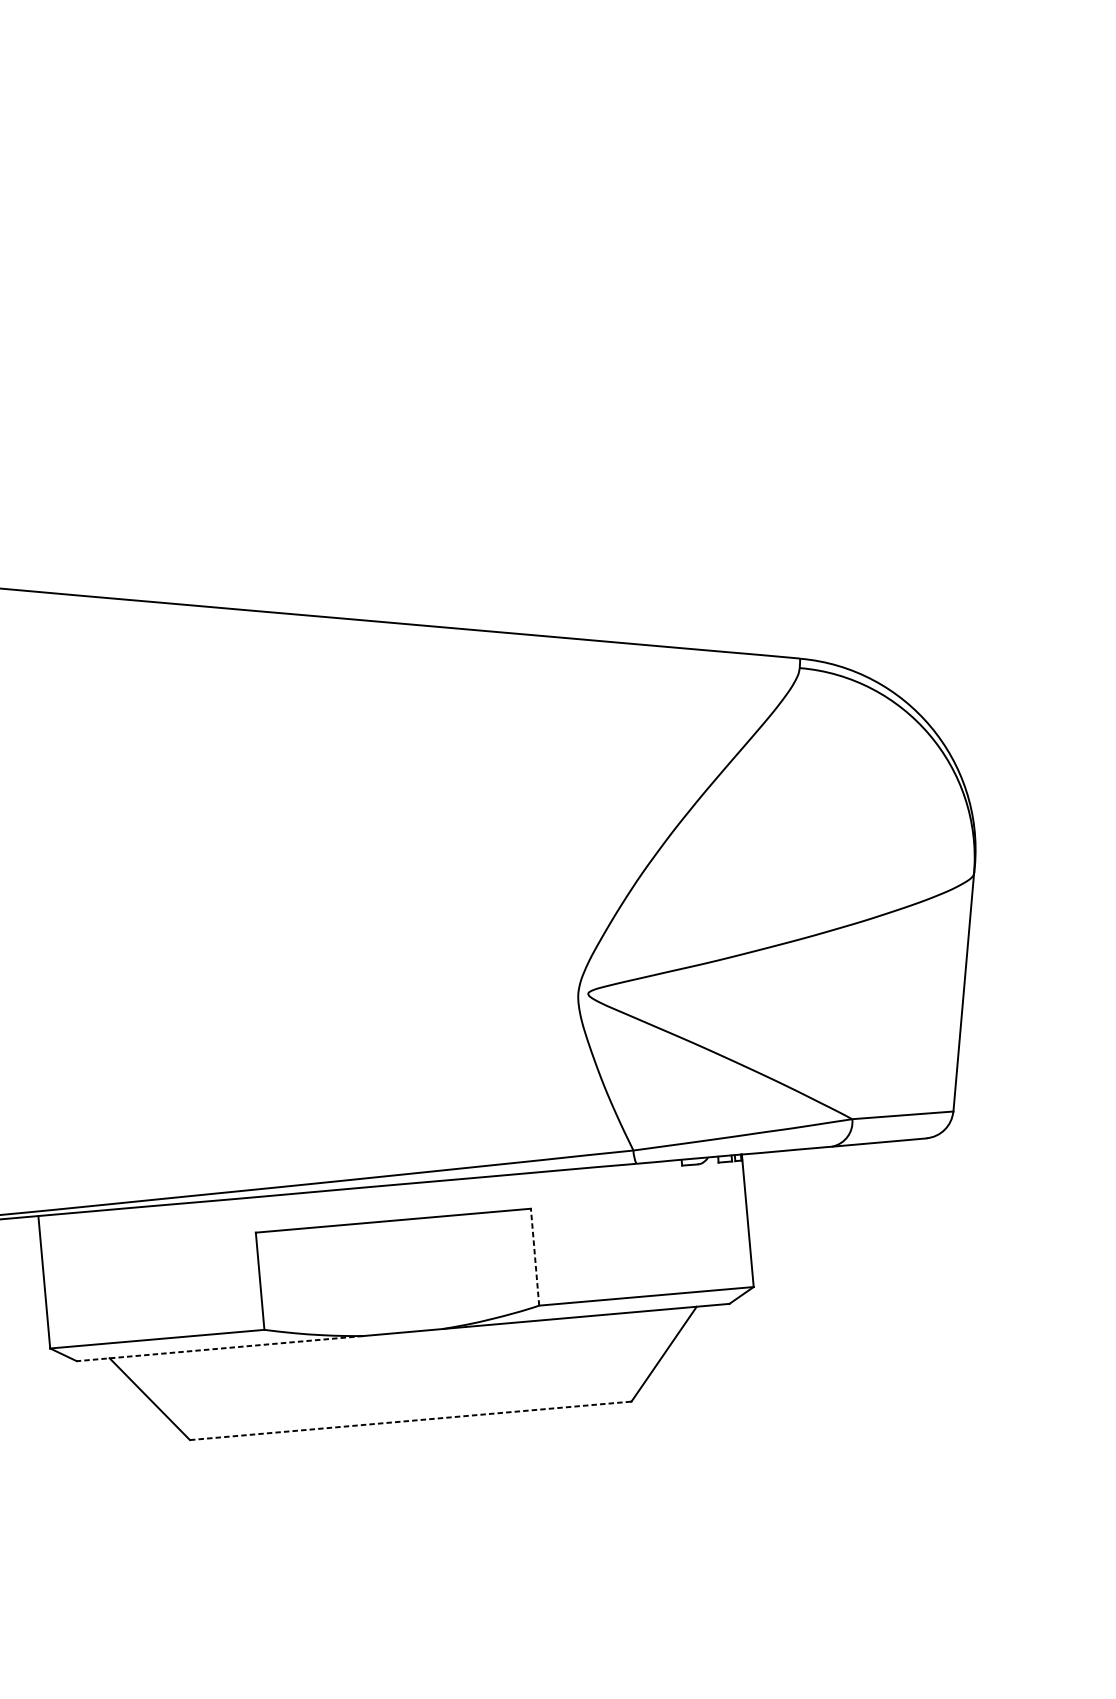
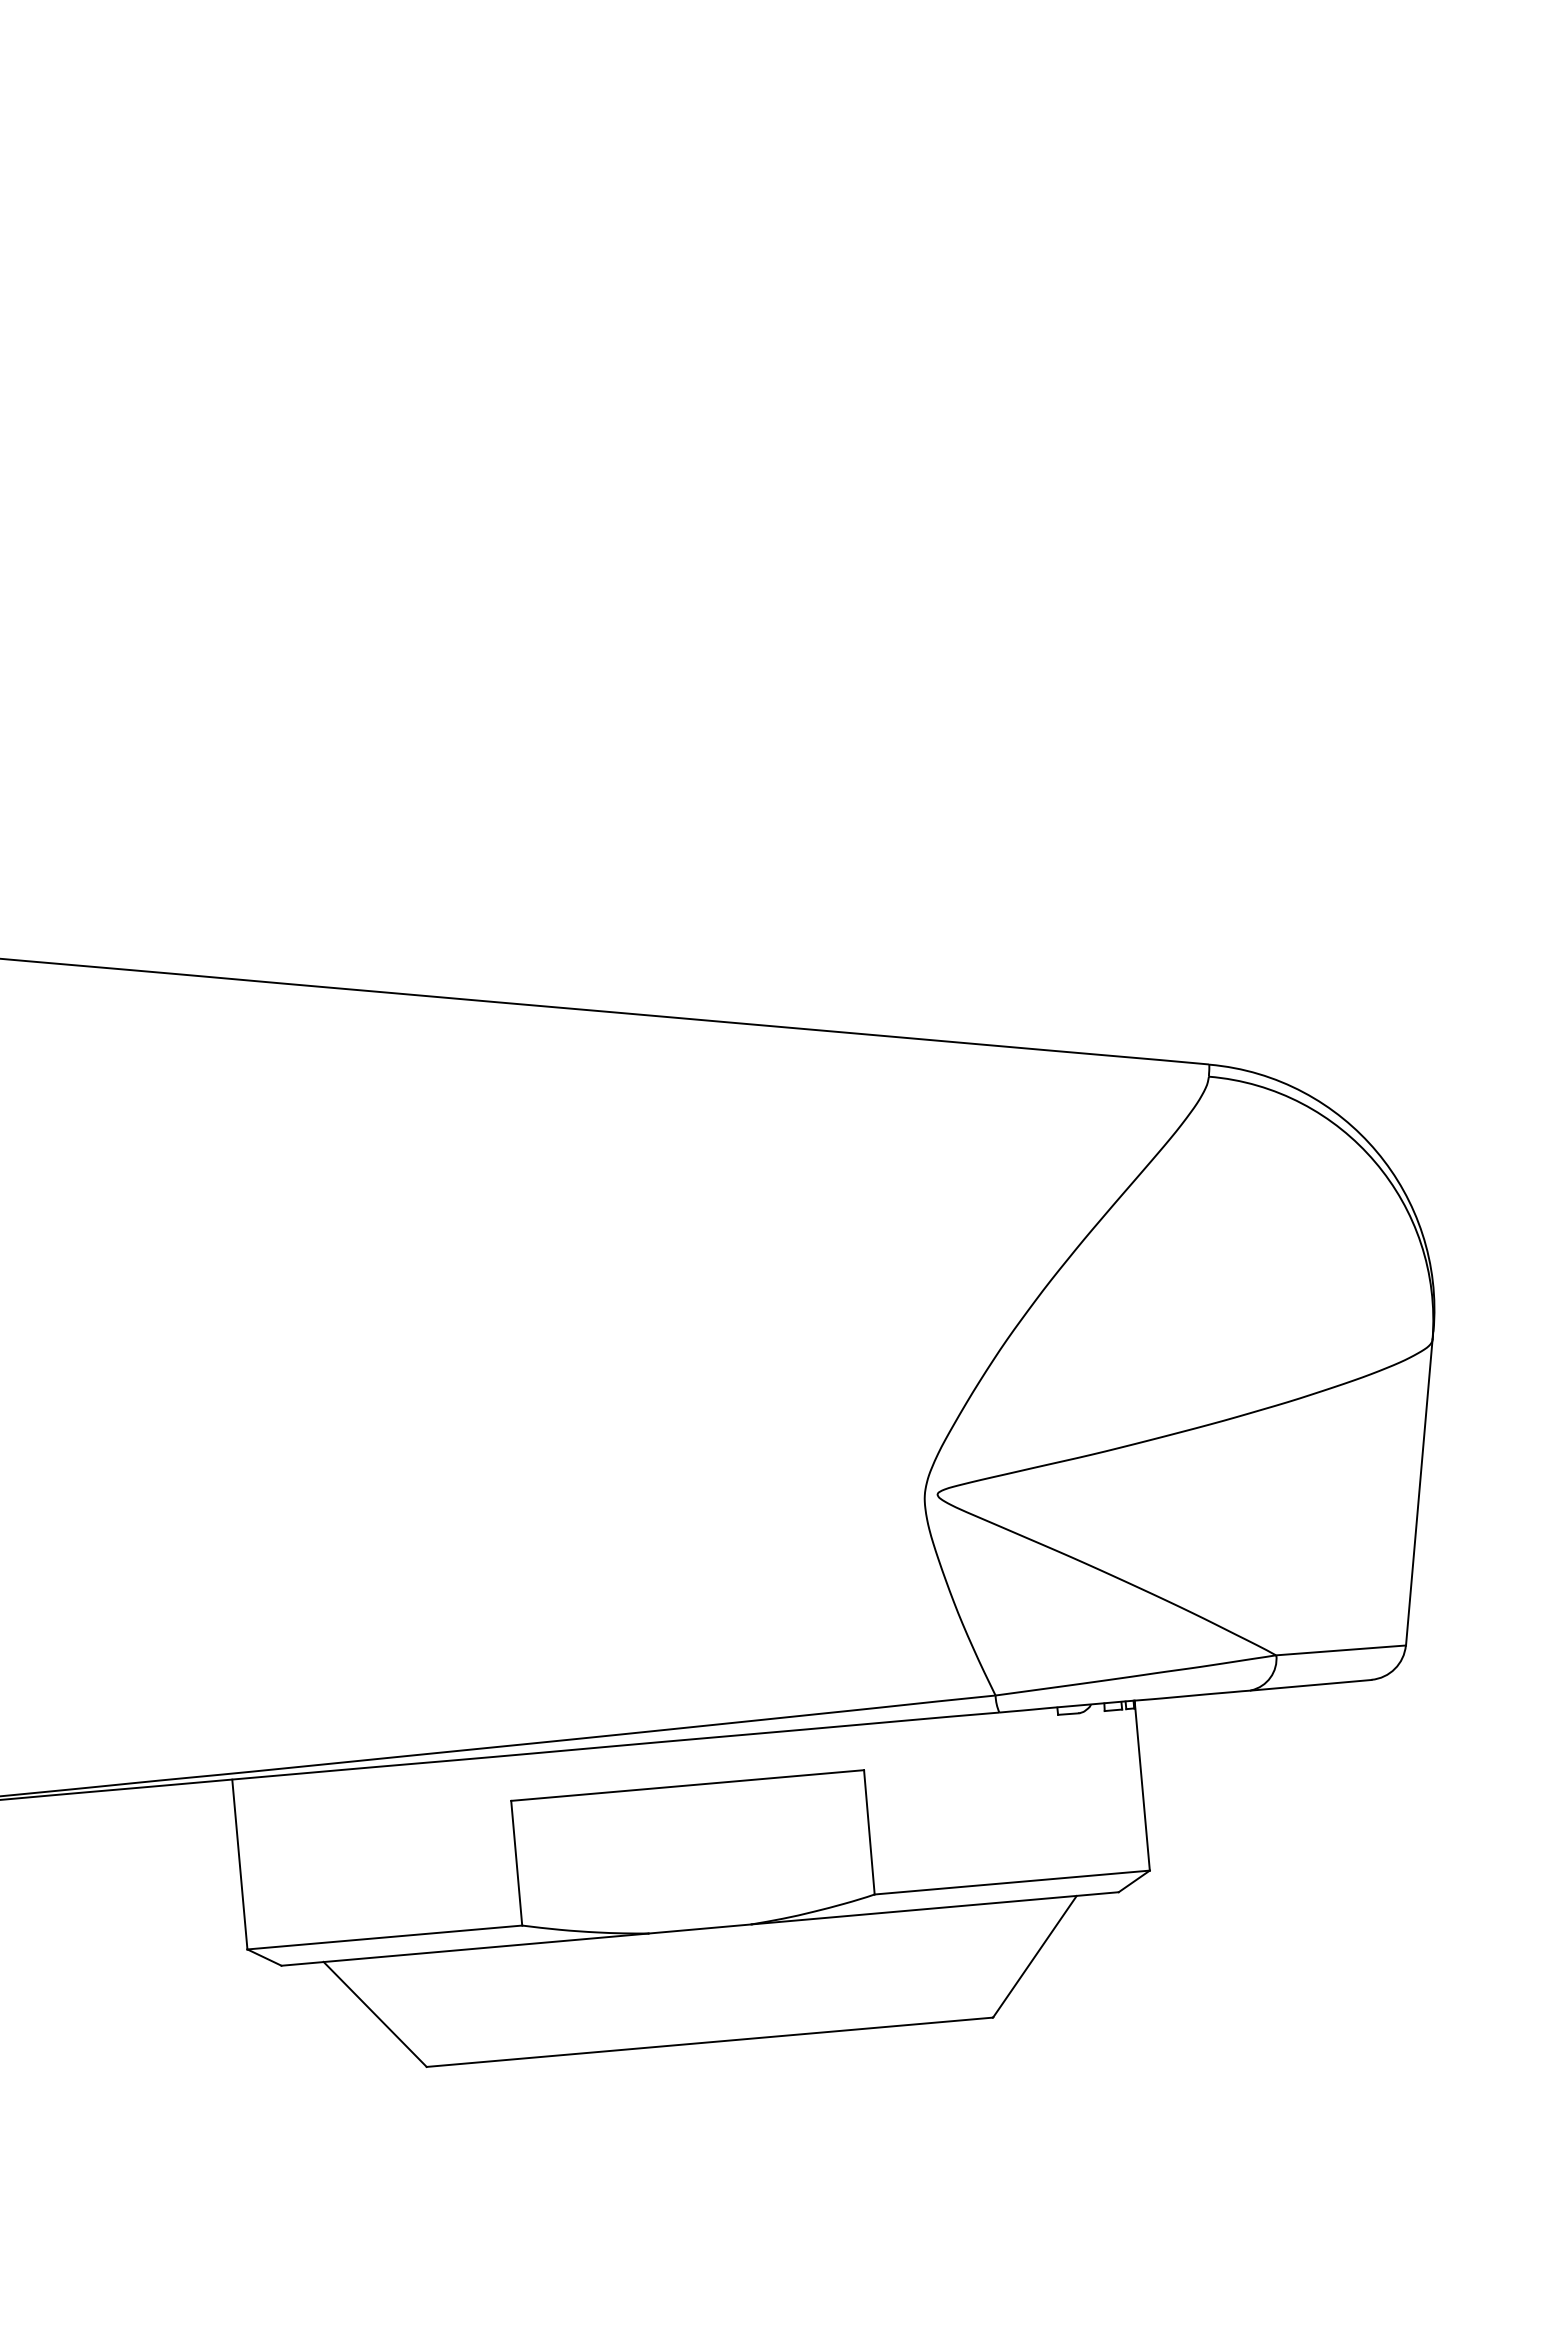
line: (535, 1256) -> (869, 1831), dashed -> solid
line: (219, 1348) -> (464, 1949), dashed -> solid
line: (410, 1421) -> (709, 2042), dashed -> solid

